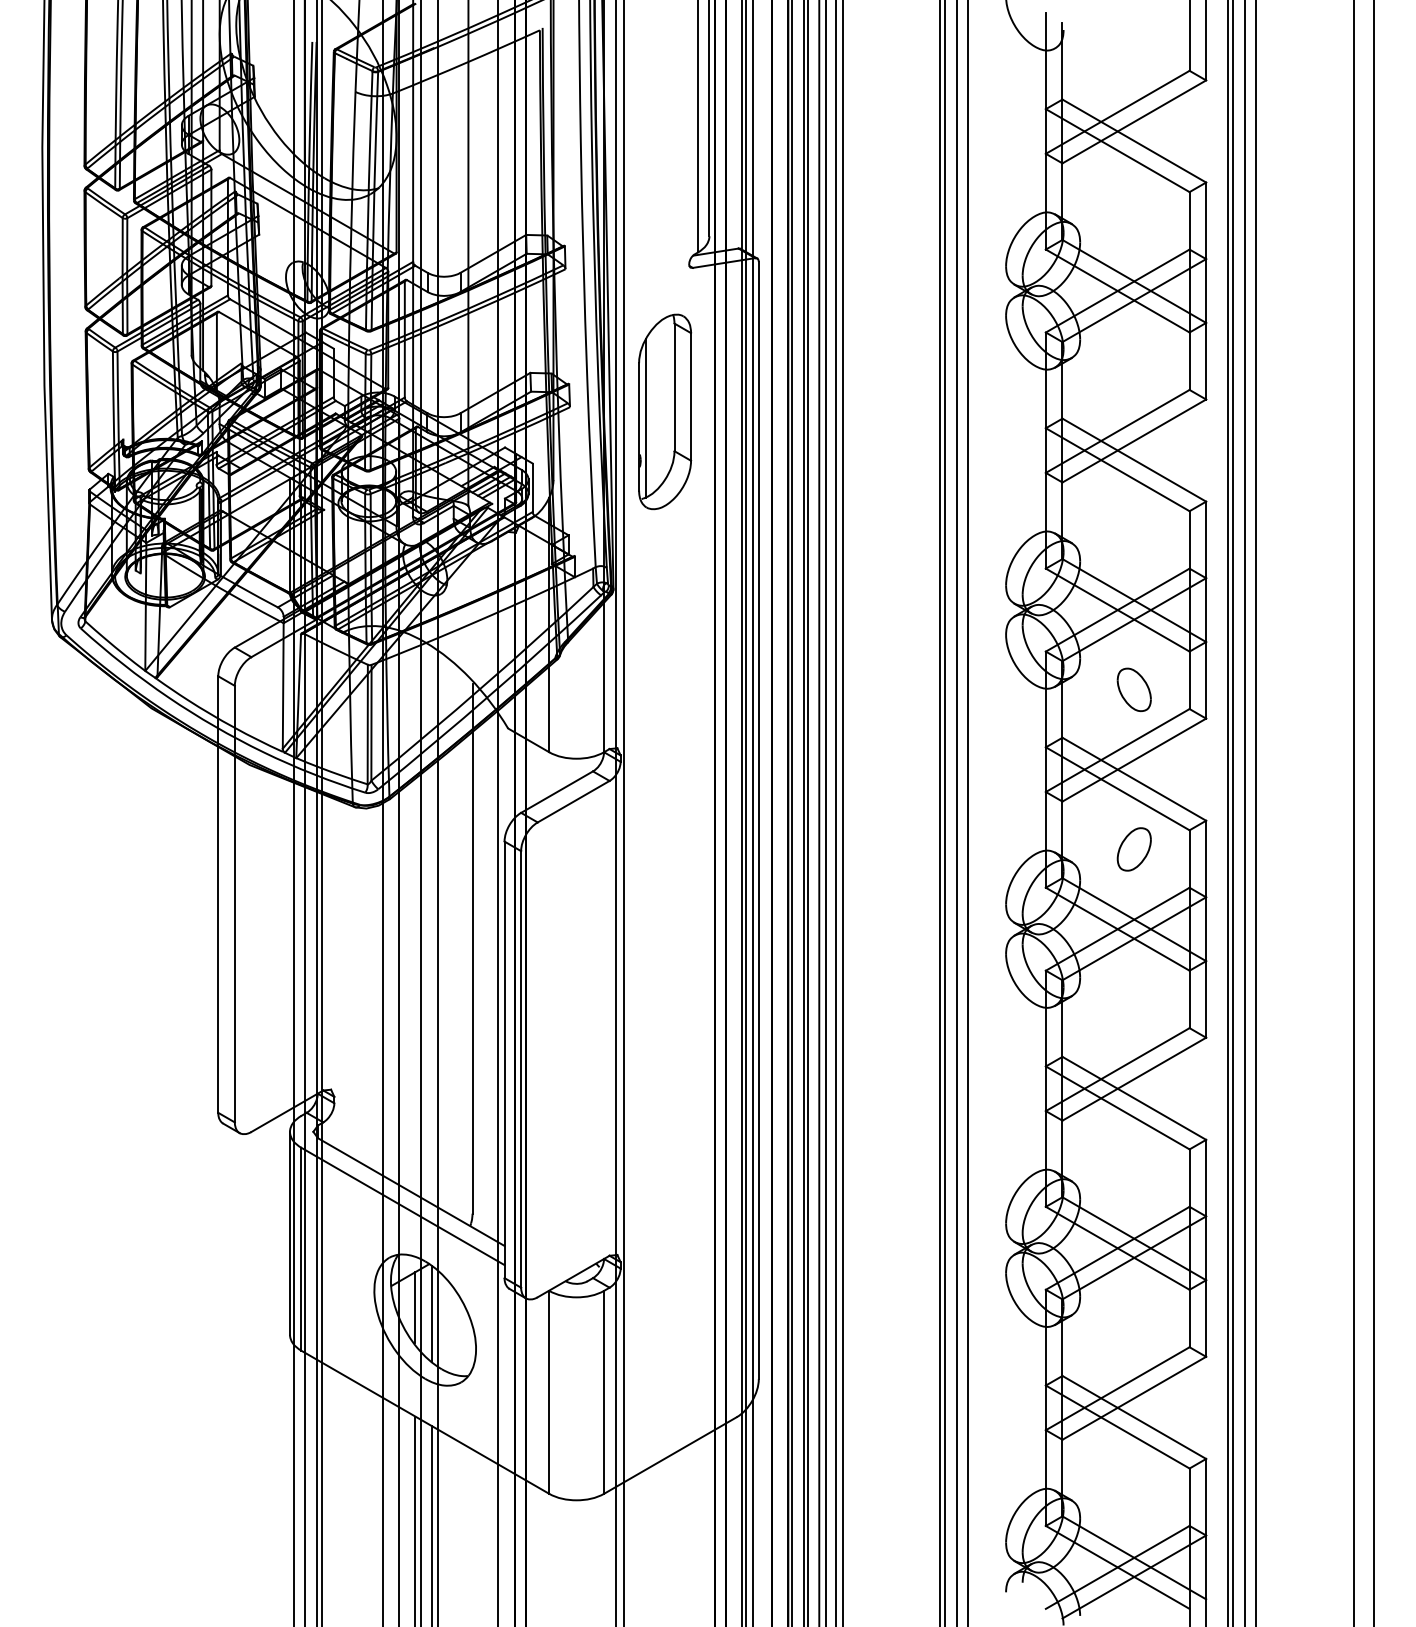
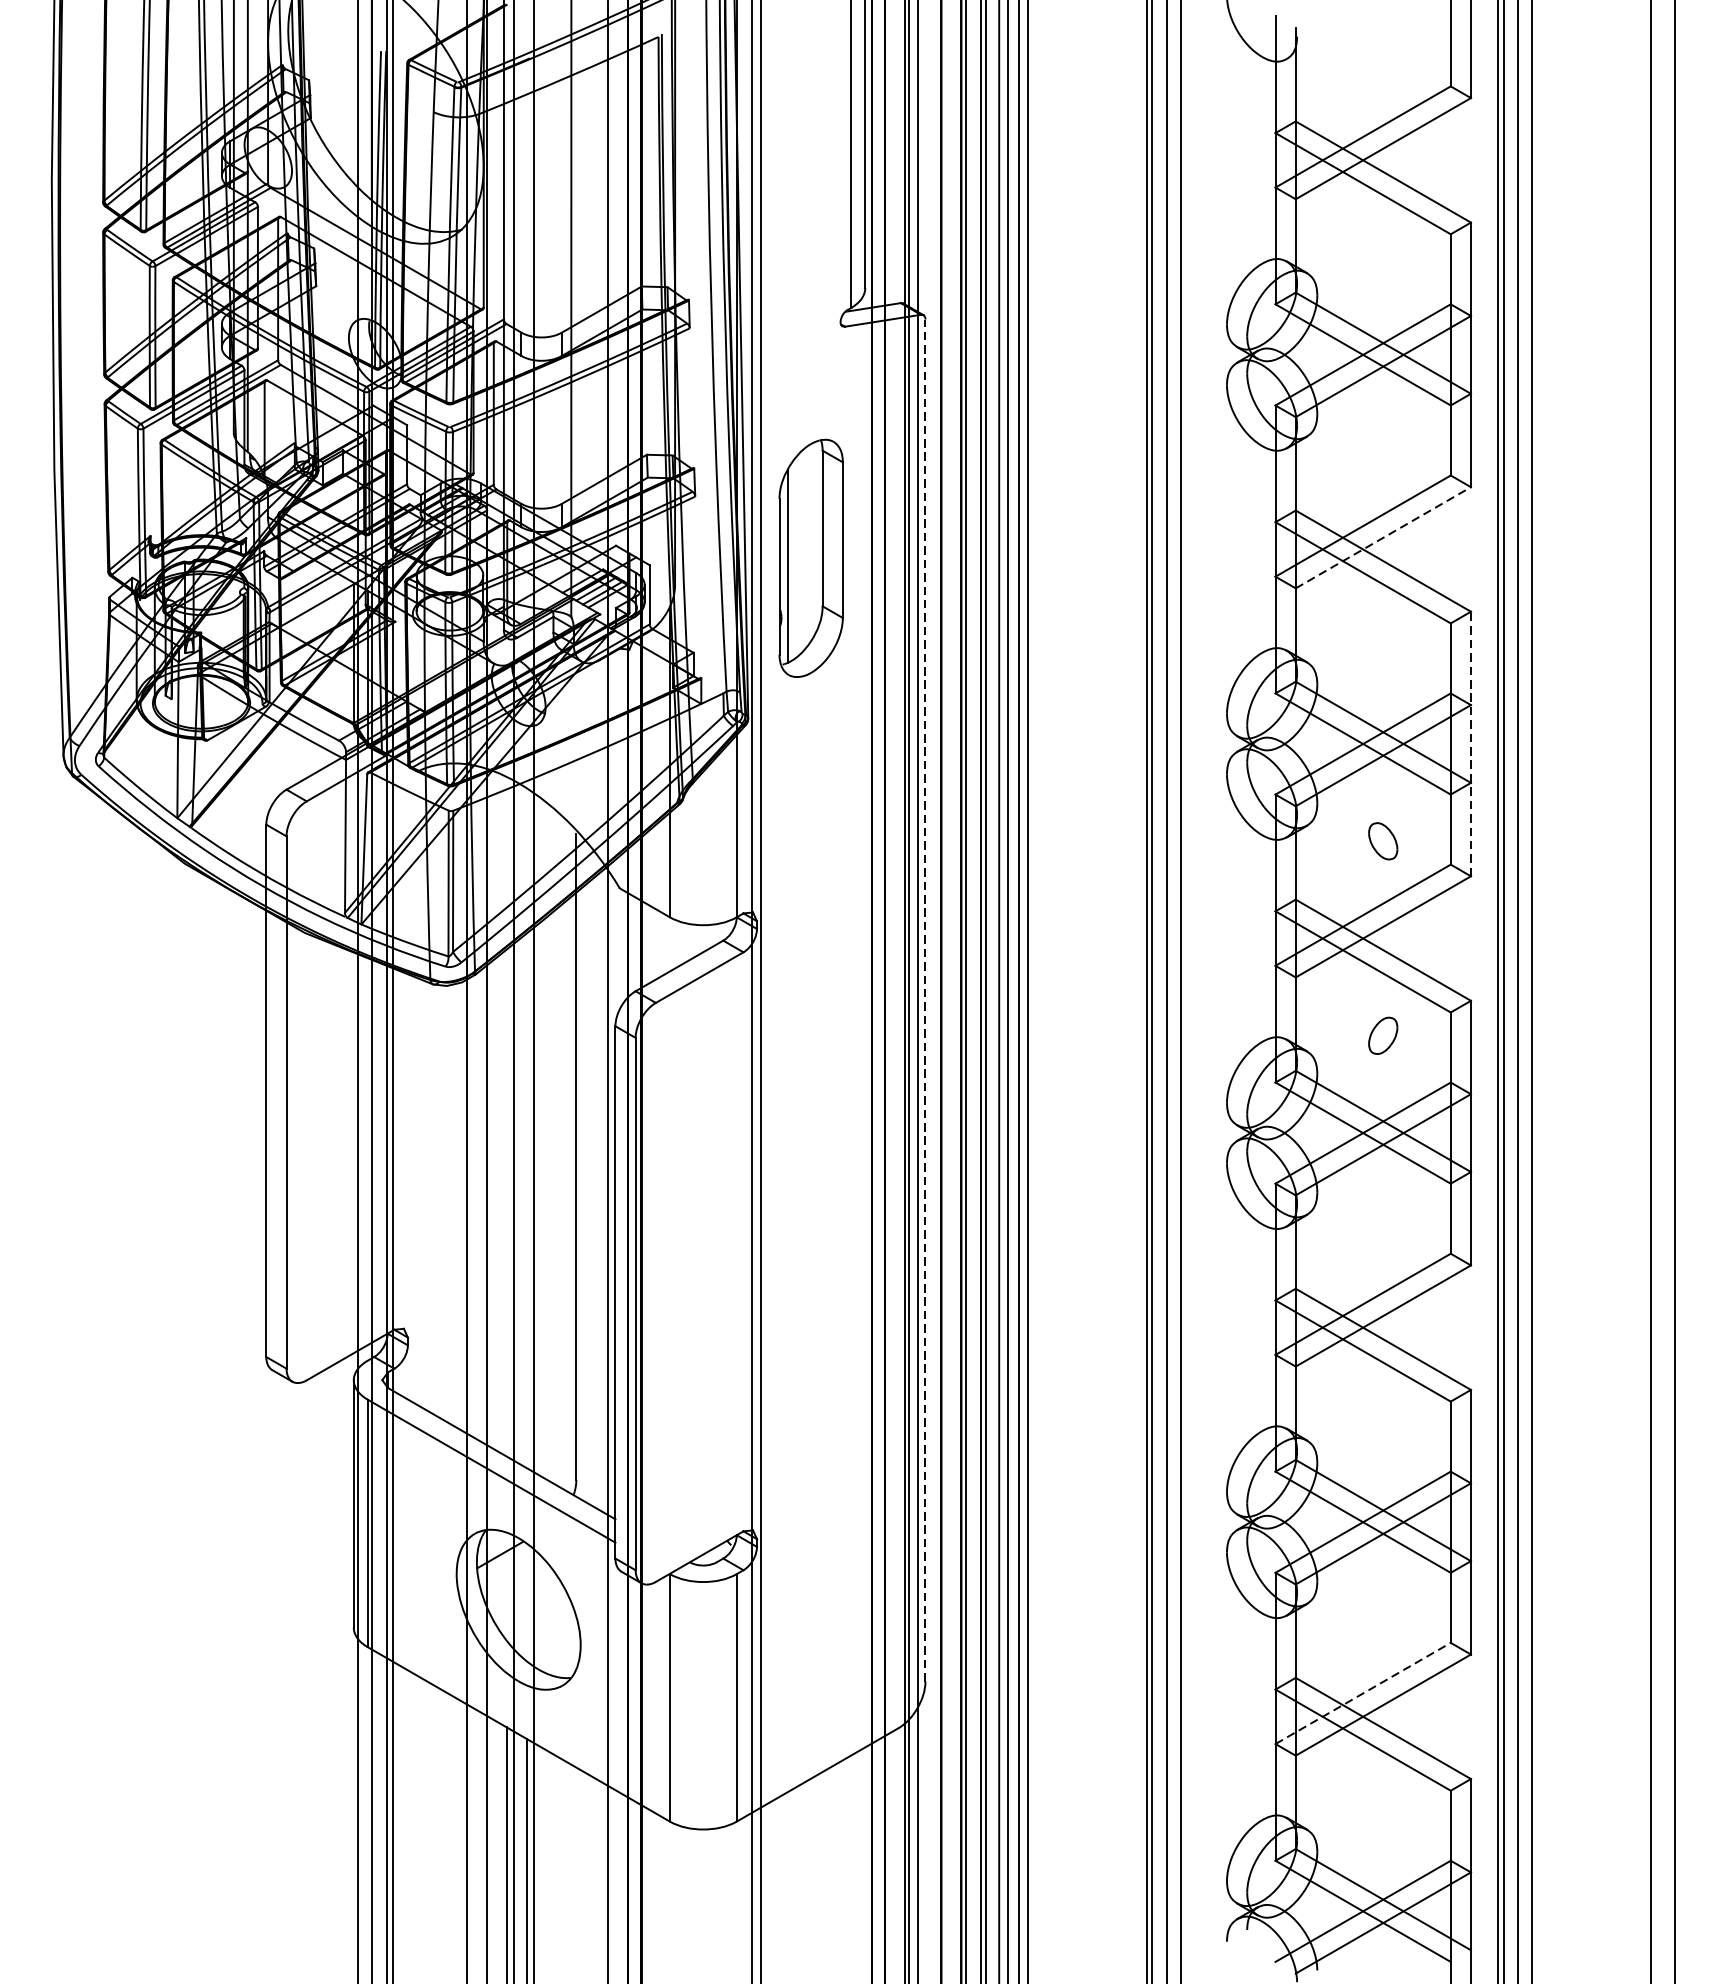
part: (665, 411) -> (811, 557), moved
line: (1134, 441) -> (1383, 538), solid -> dashed
line: (1206, 609) -> (1471, 743), solid -> dashed
part: (1133, 689) -> (1382, 840), size x0.7
line: (758, 820) -> (925, 1000), solid -> dashed
part: (1133, 849) -> (1382, 1035), size x0.7
line: (415, 1307) -> (506, 1594), removed
line: (431, 1313) -> (526, 1601), removed
line: (1117, 1388) -> (1362, 1693), solid -> dashed

